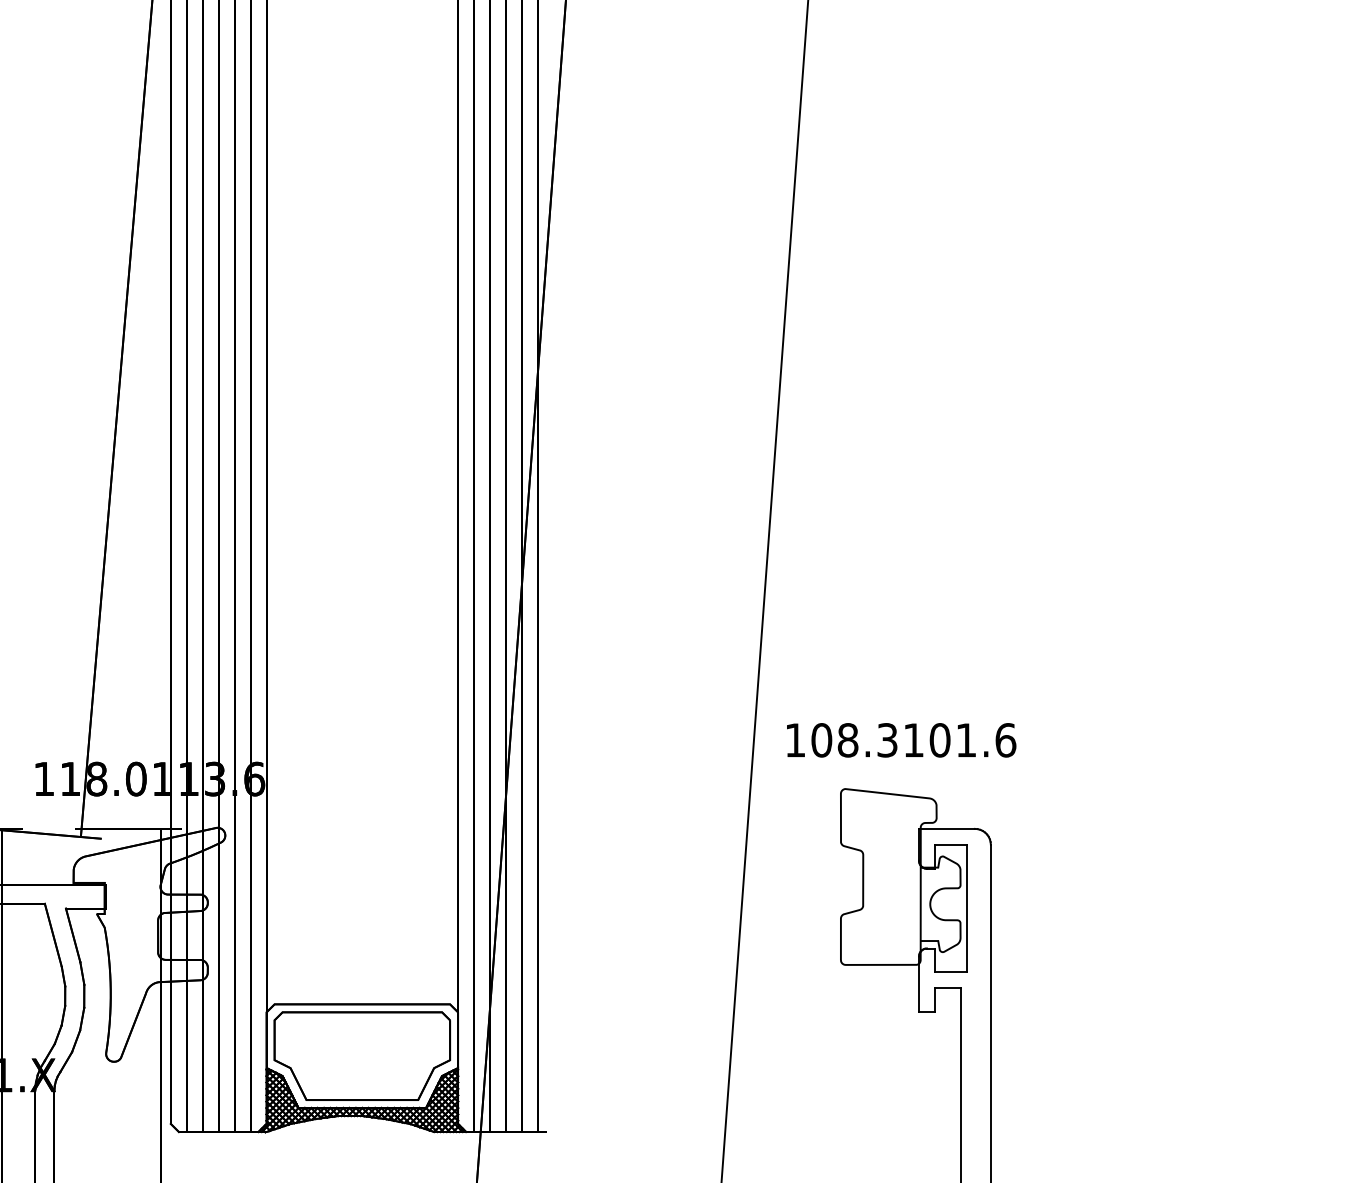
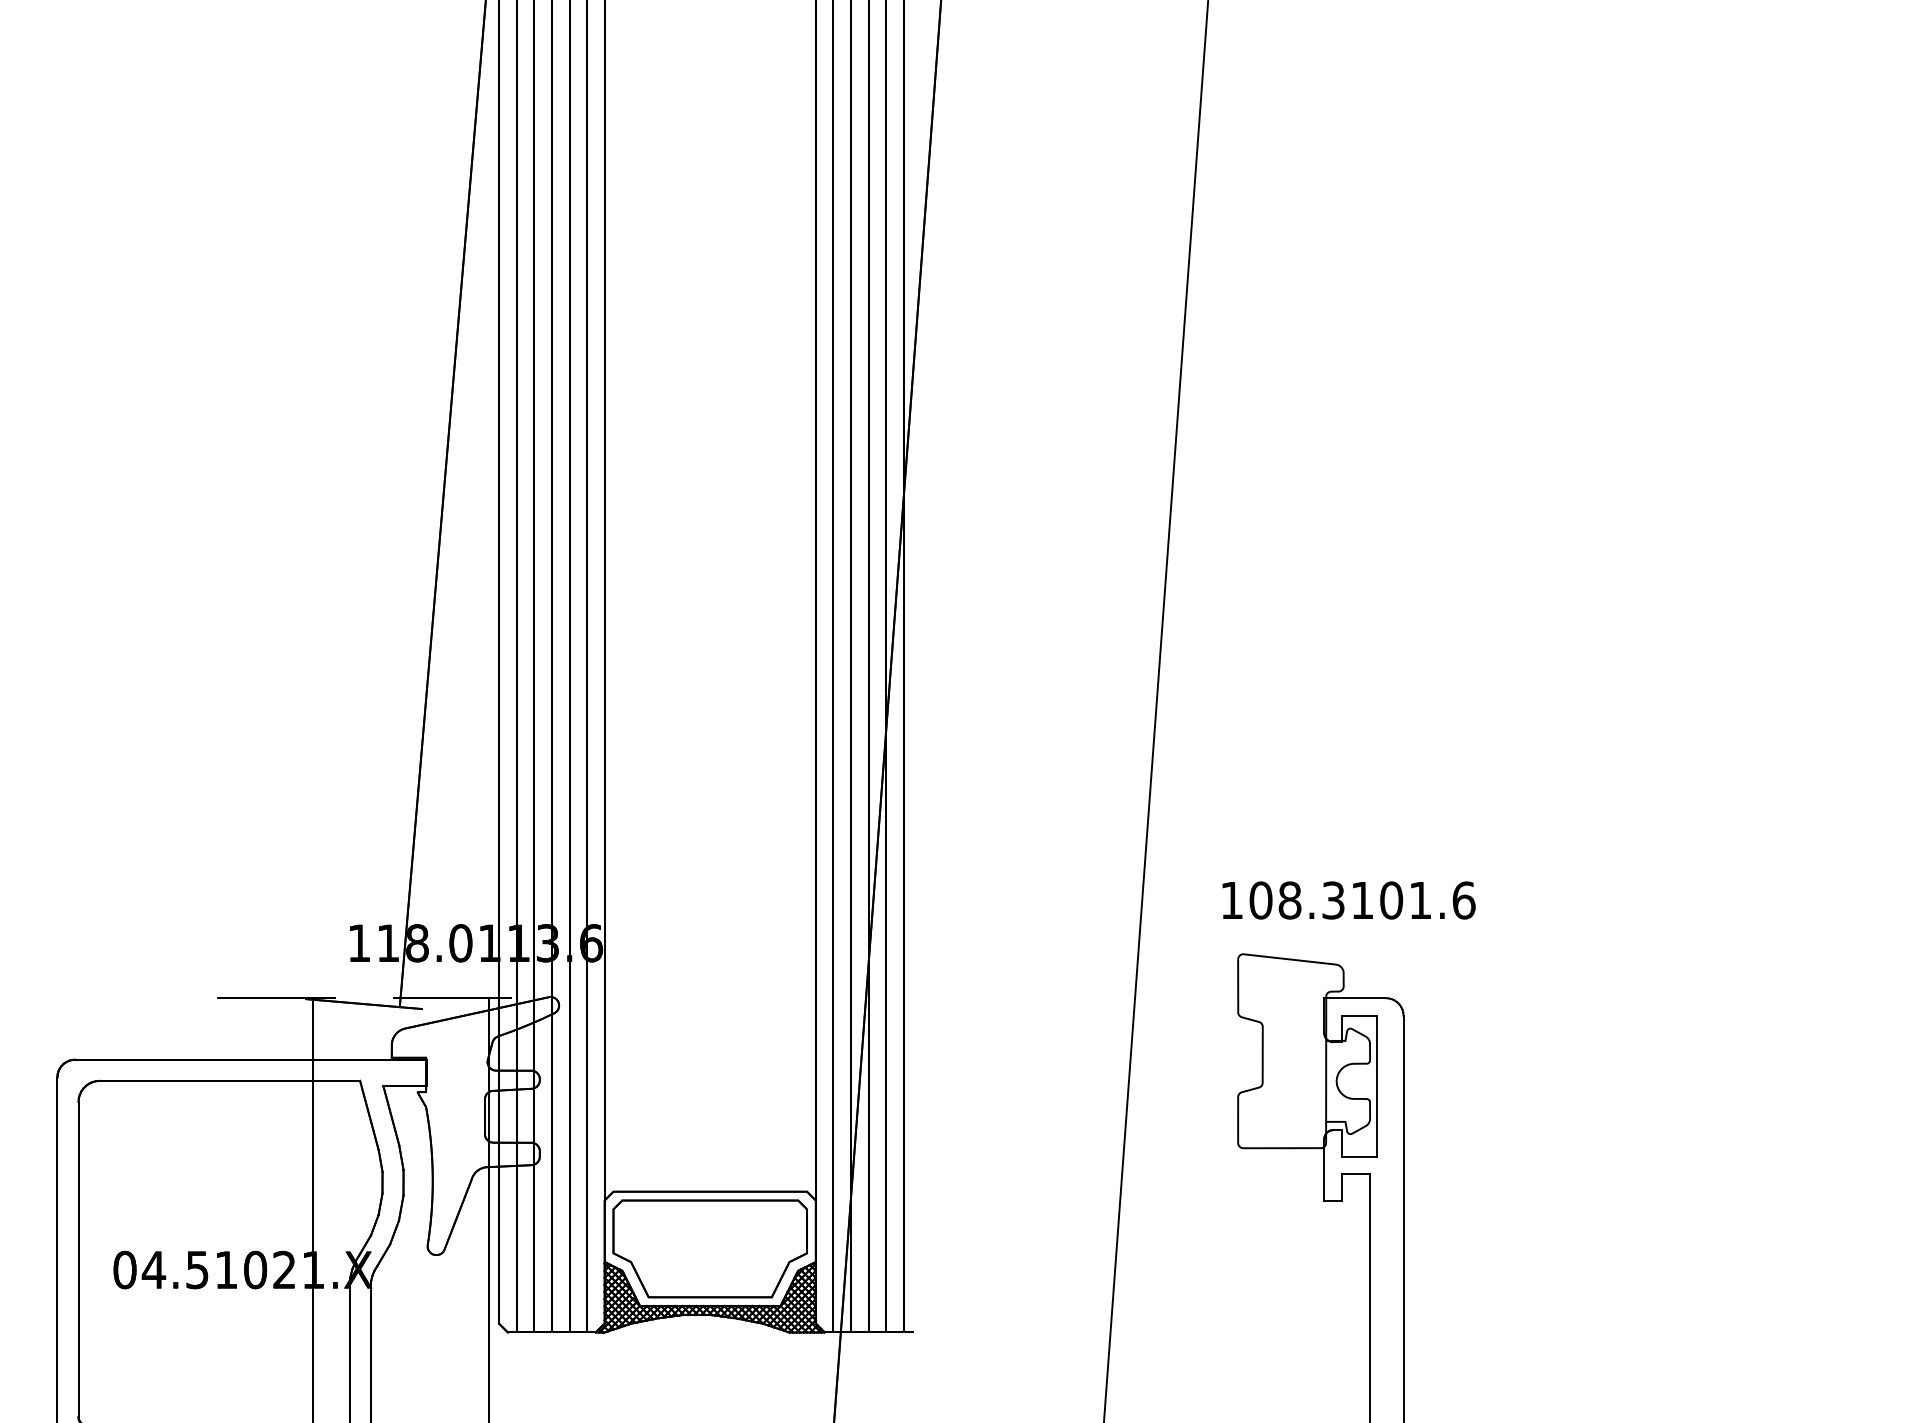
text: (901, 740) -> (1348, 900), moved

